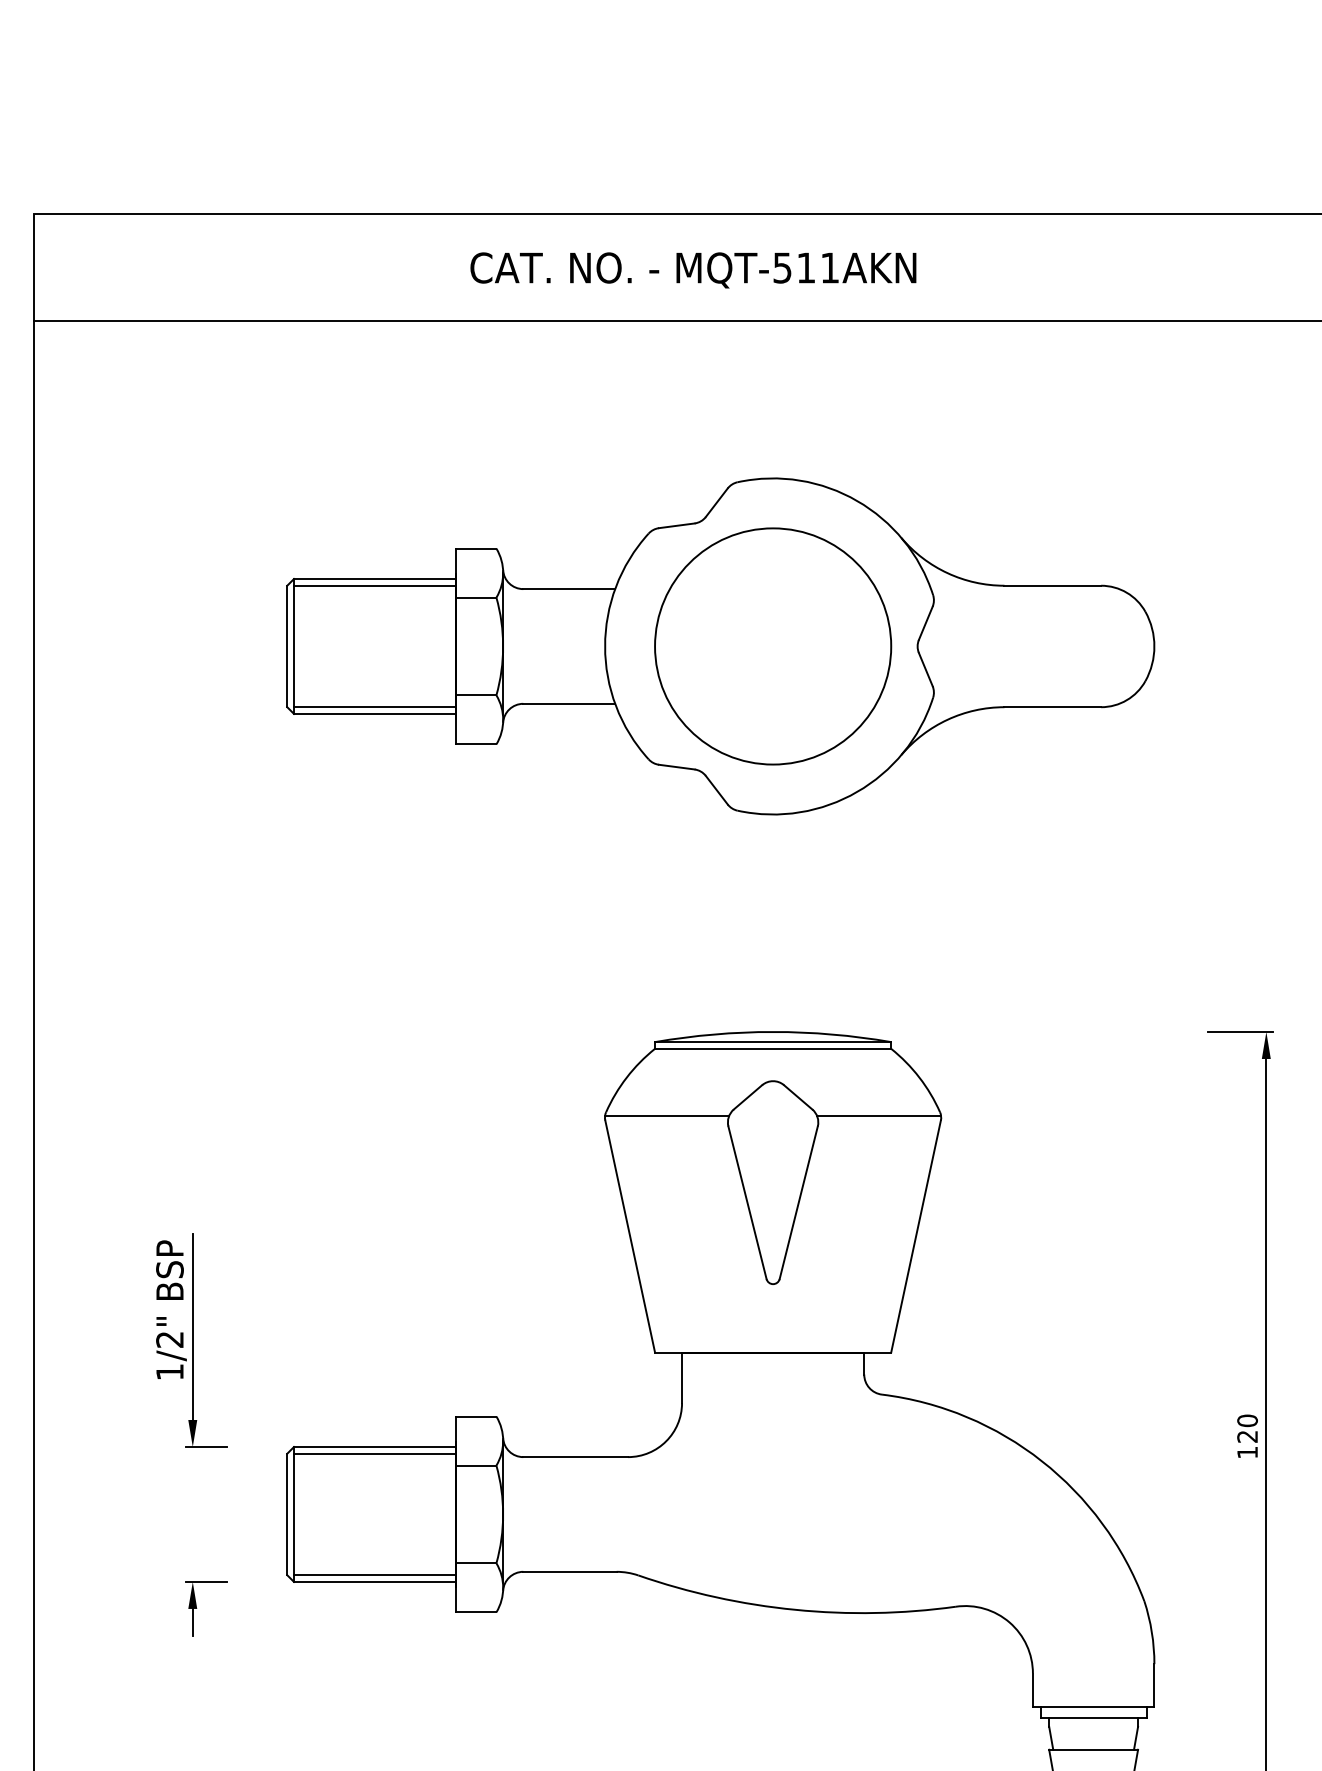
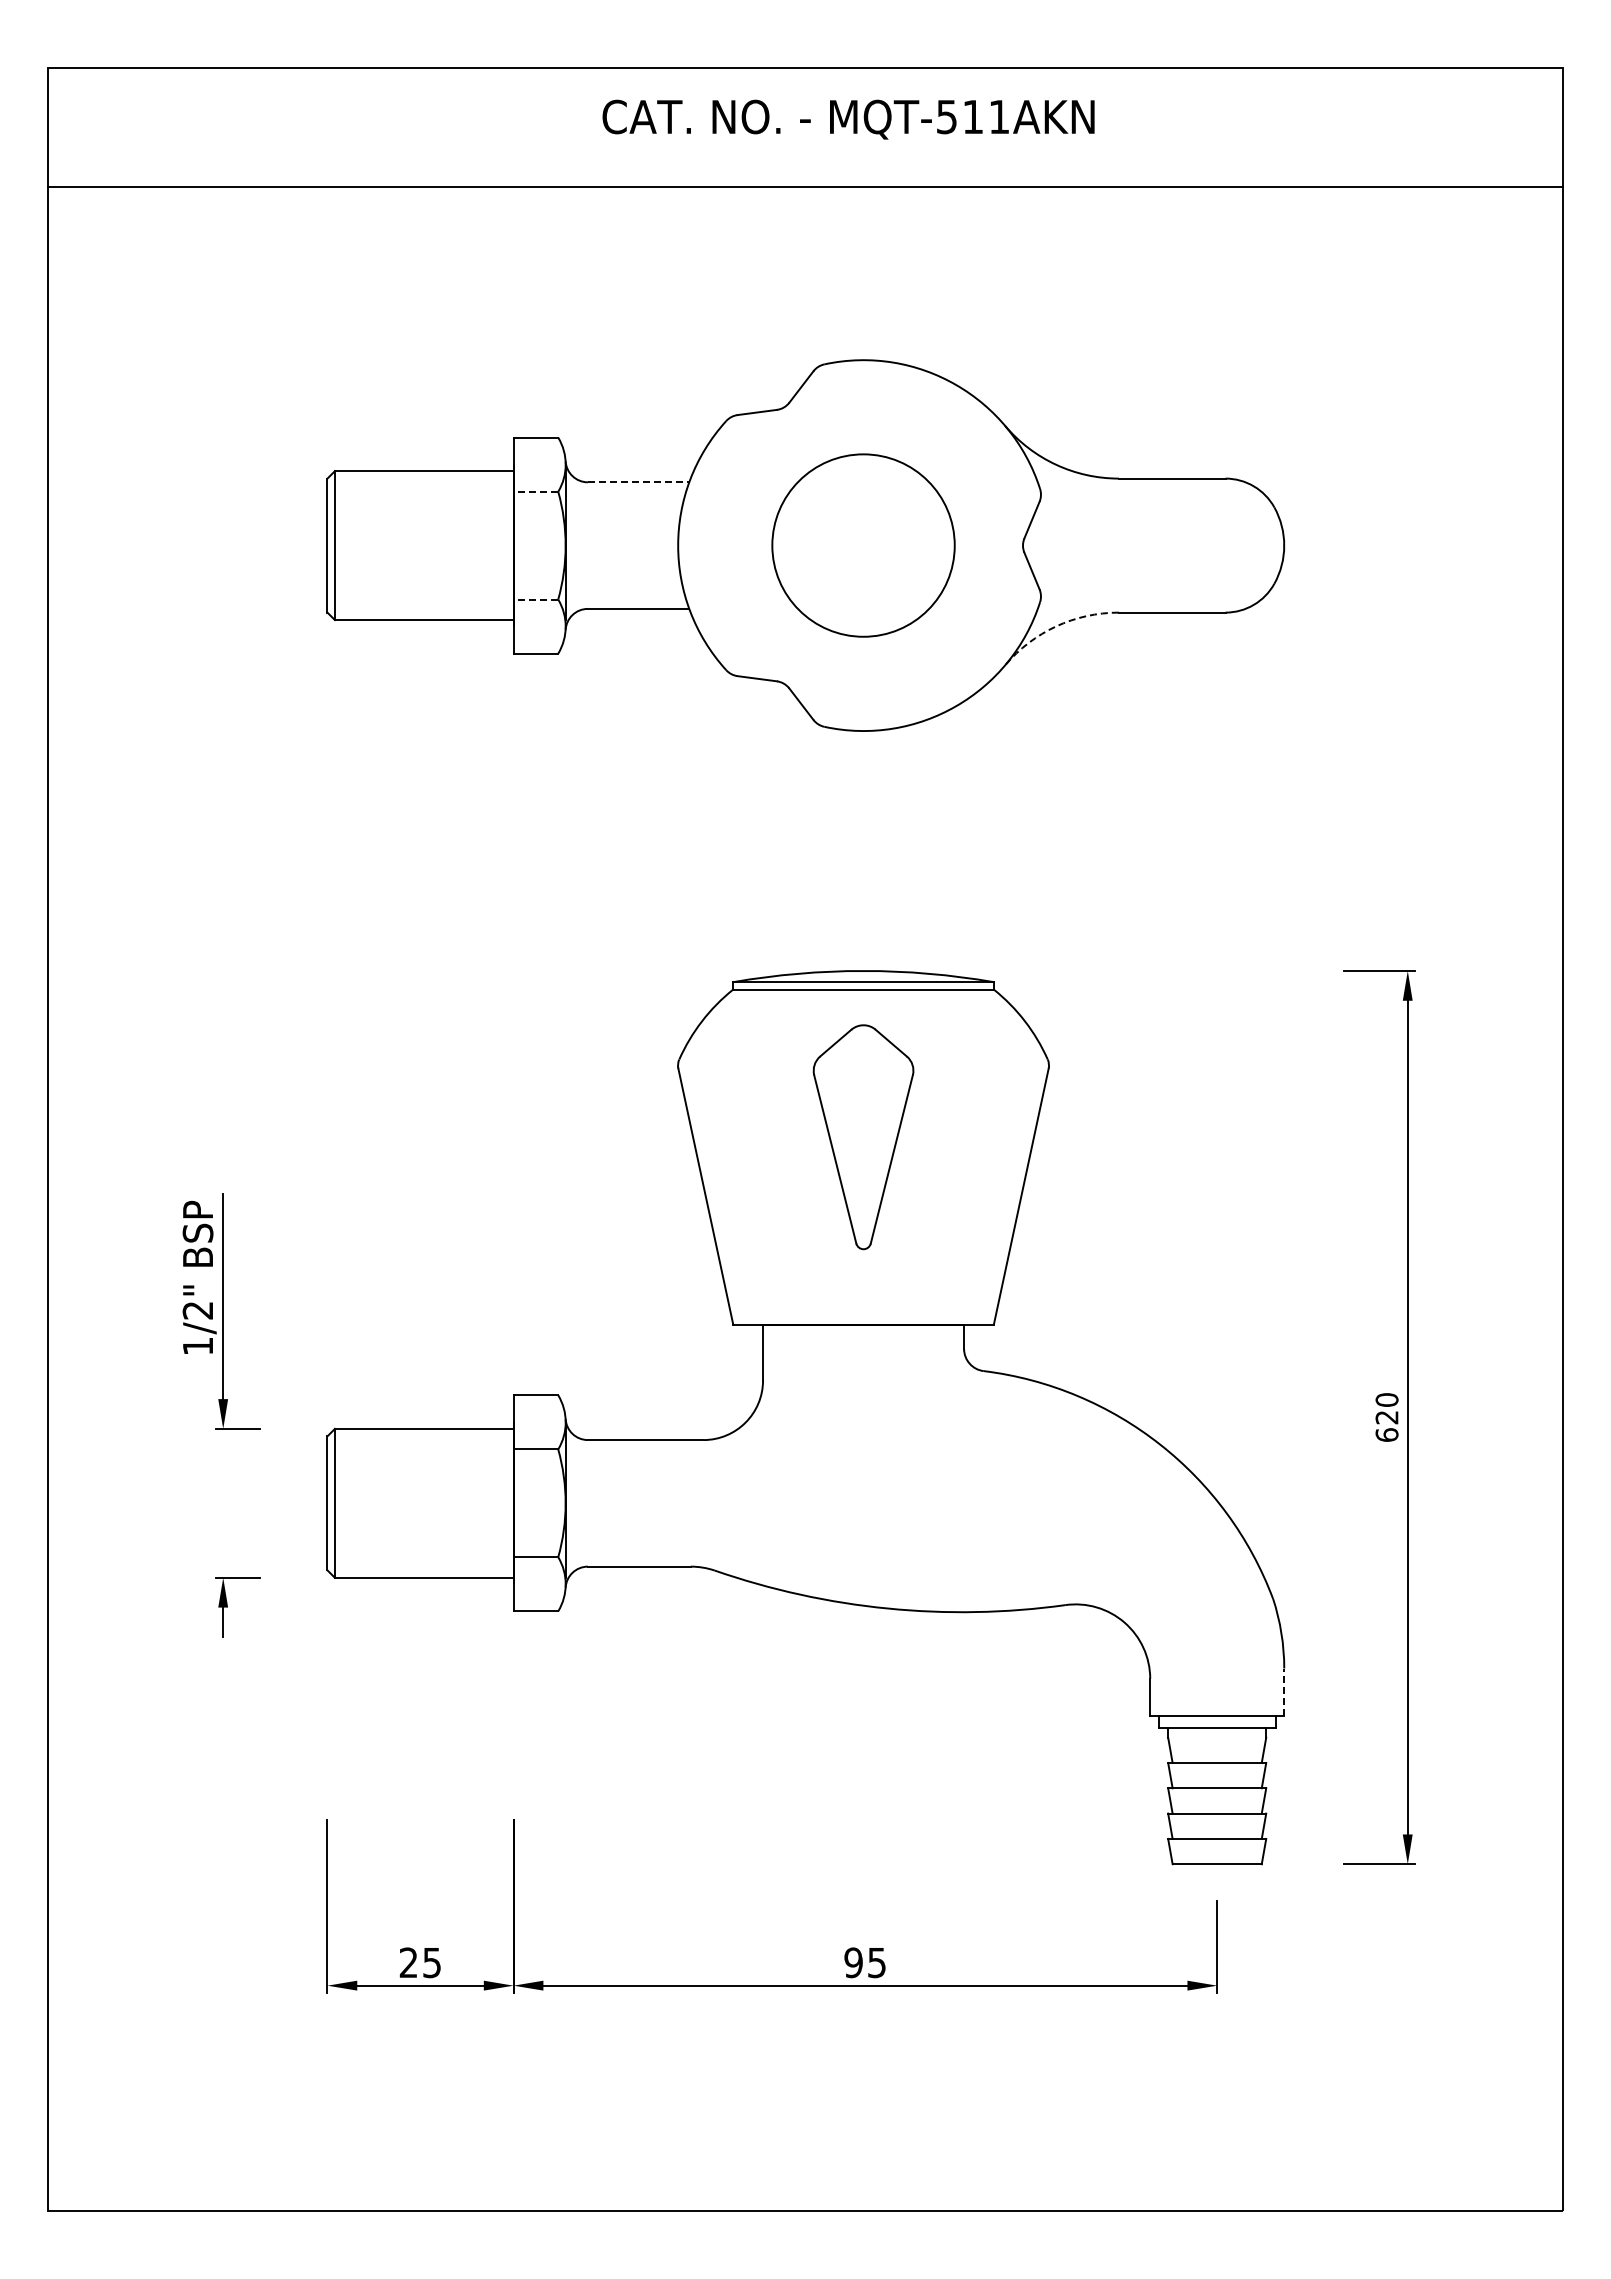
text: (693, 270) -> (848, 119), moved
line: (374, 585) -> (423, 478), removed
line: (569, 589) -> (638, 482), solid -> dashed
line: (475, 597) -> (535, 491), solid -> dashed
circle: (773, 646) -> (863, 545), size x0.7
line: (475, 695) -> (535, 599), solid -> dashed
line: (374, 707) -> (423, 612), removed
arc: (947, 719) -> (1056, 626), solid -> dashed
line: (667, 1116) -> (746, 1064), removed
line: (879, 1116) -> (980, 1064), removed
text: (1247, 1452) -> (1386, 1434), 120 -> 620
line: (374, 1453) -> (423, 1436), removed
line: (374, 1575) -> (423, 1570), removed
line: (1154, 1685) -> (1284, 1692), solid -> dashed

